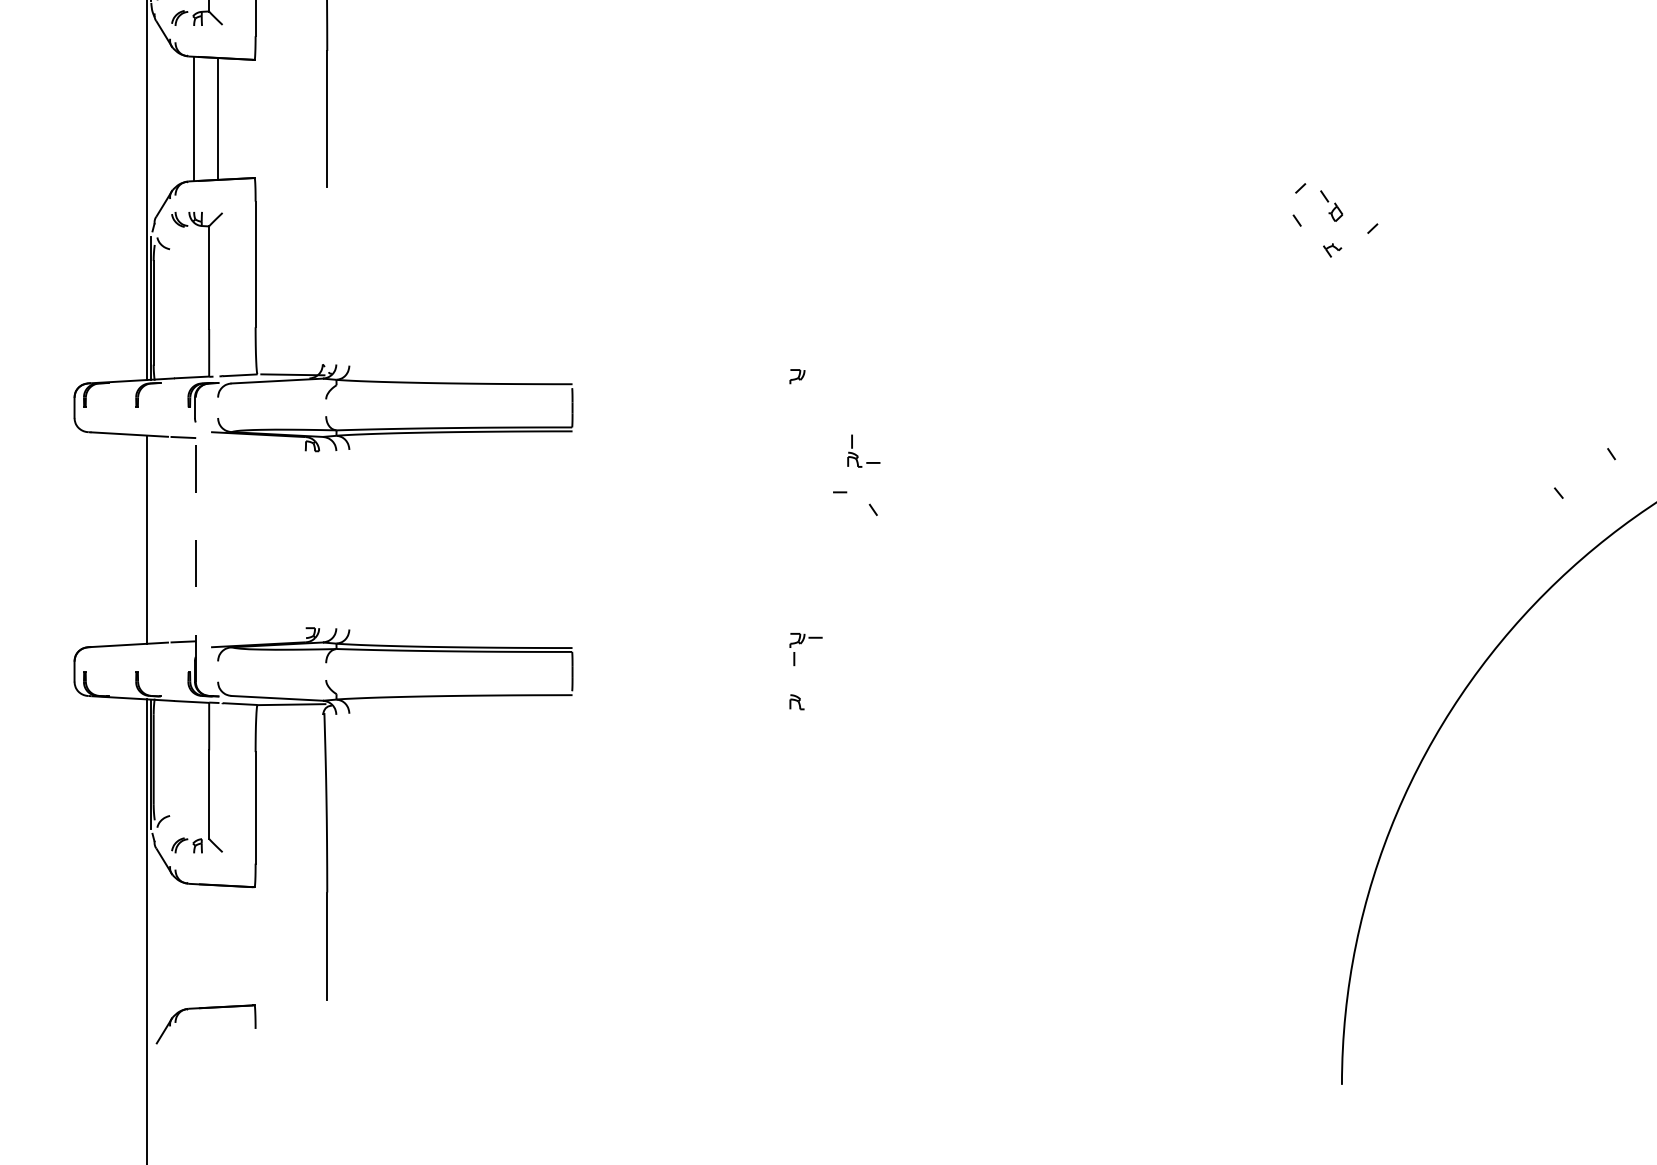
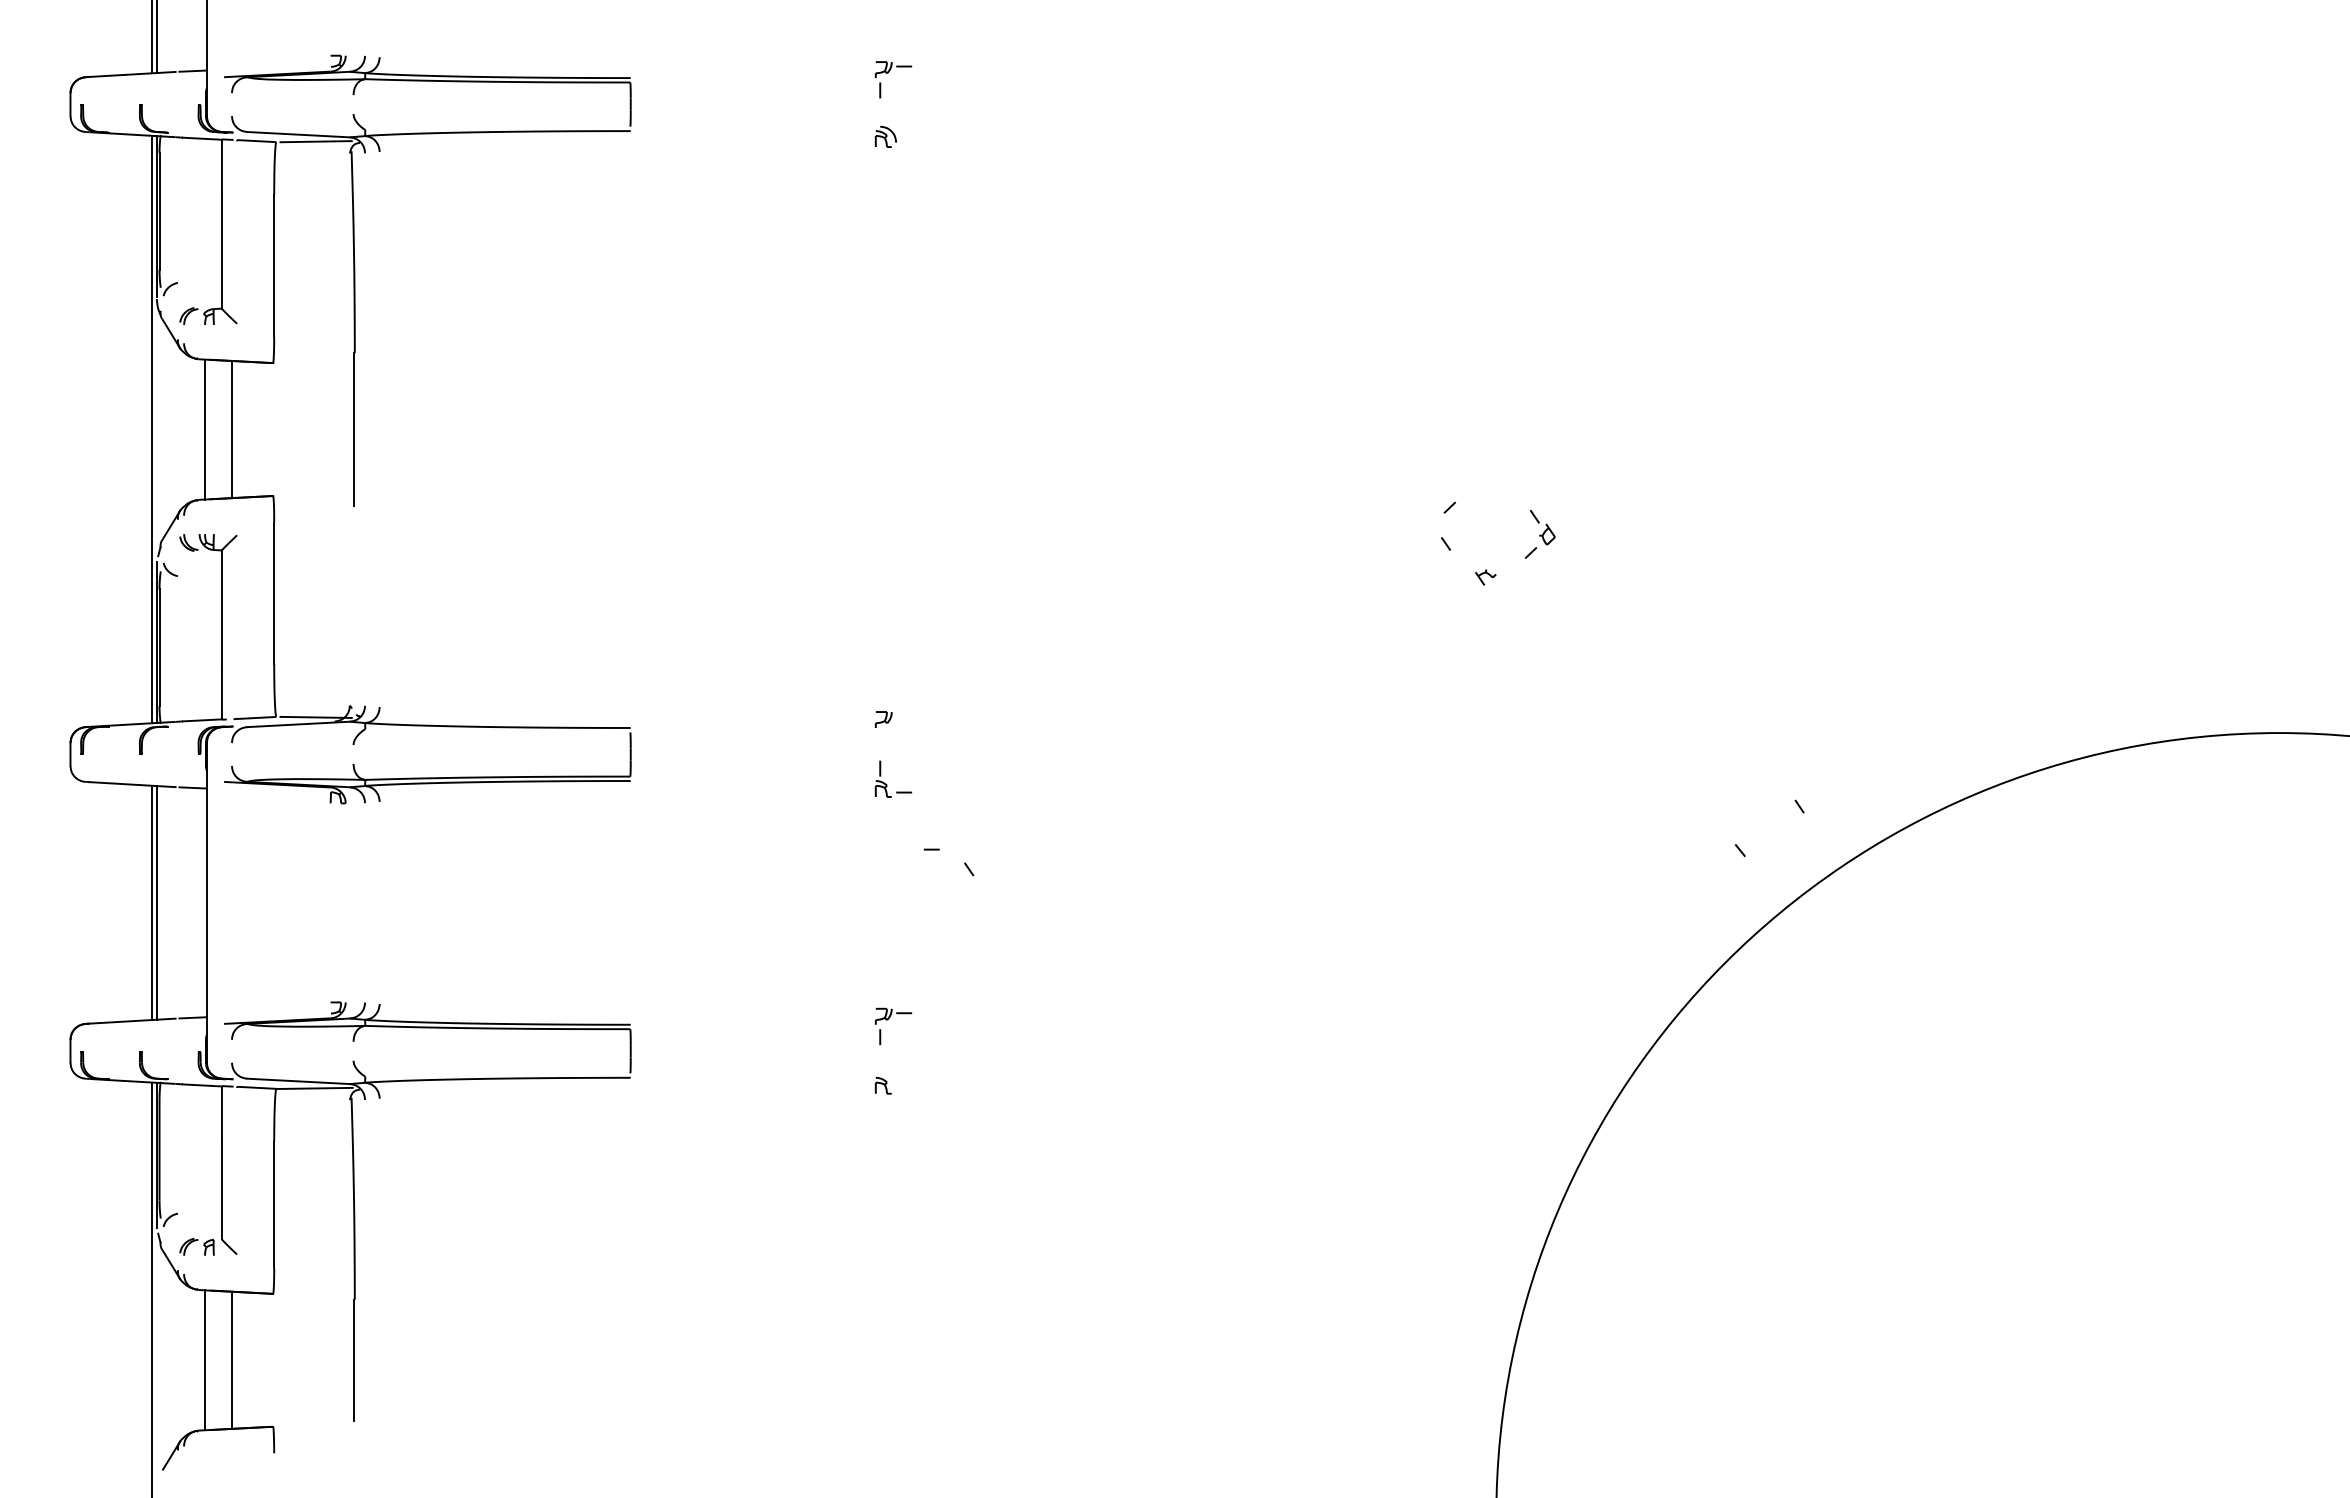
part: (1331, 206) -> (1542, 527), moved
part: (858, 455) -> (887, 784), moved
line: (150, 539) -> (156, 902), added
line: (195, 539) -> (206, 902), dashed -> solid
line: (217, 945) -> (231, 1359), added
line: (194, 946) -> (205, 1360), added

